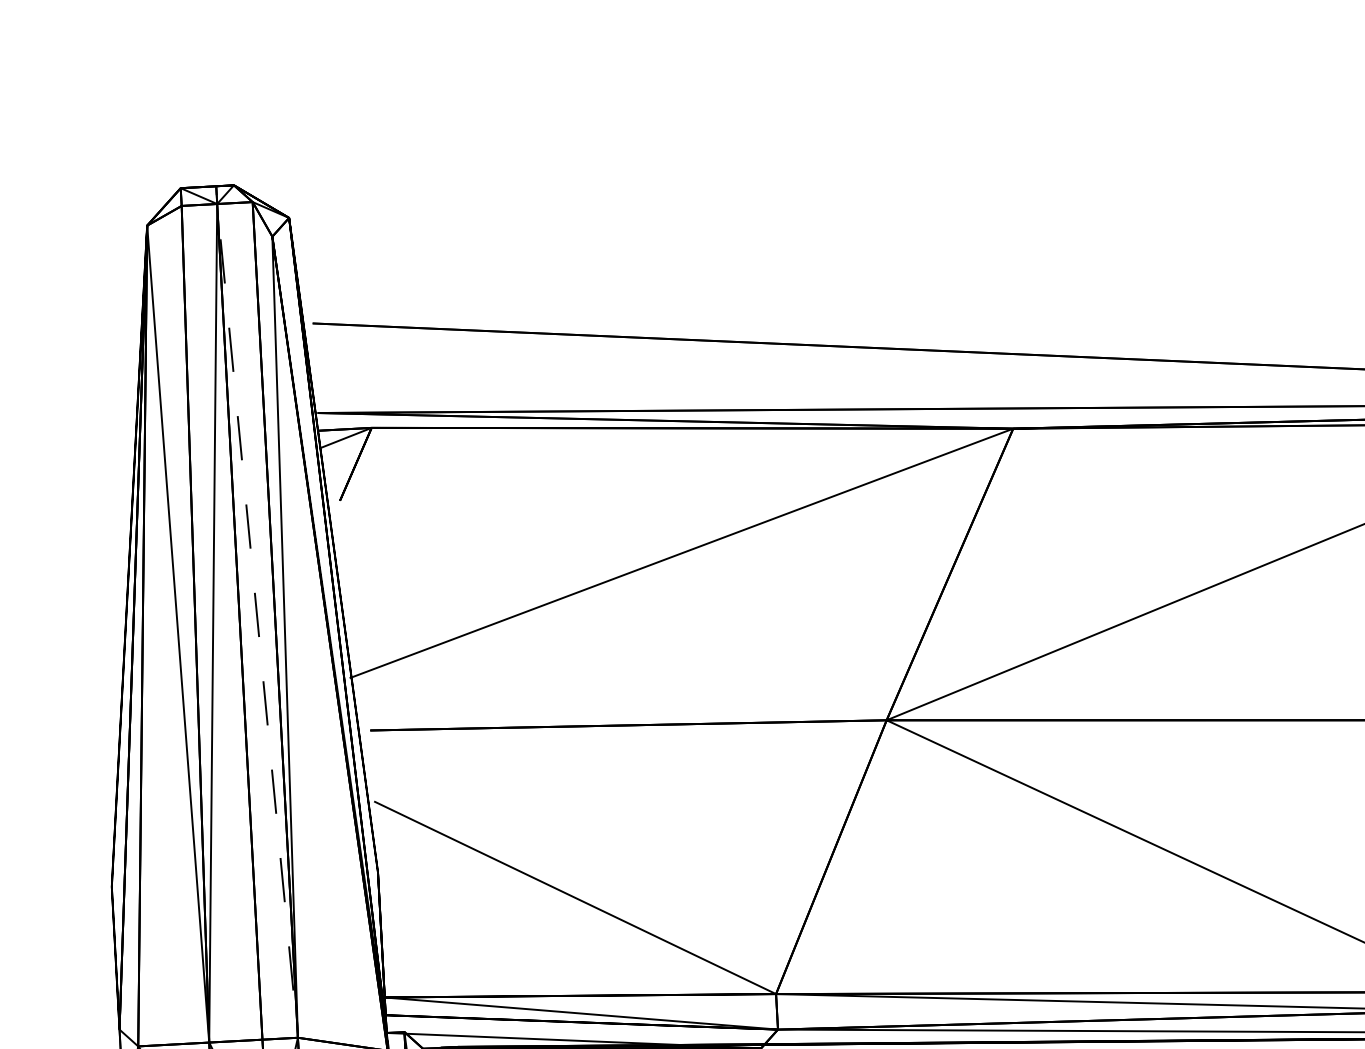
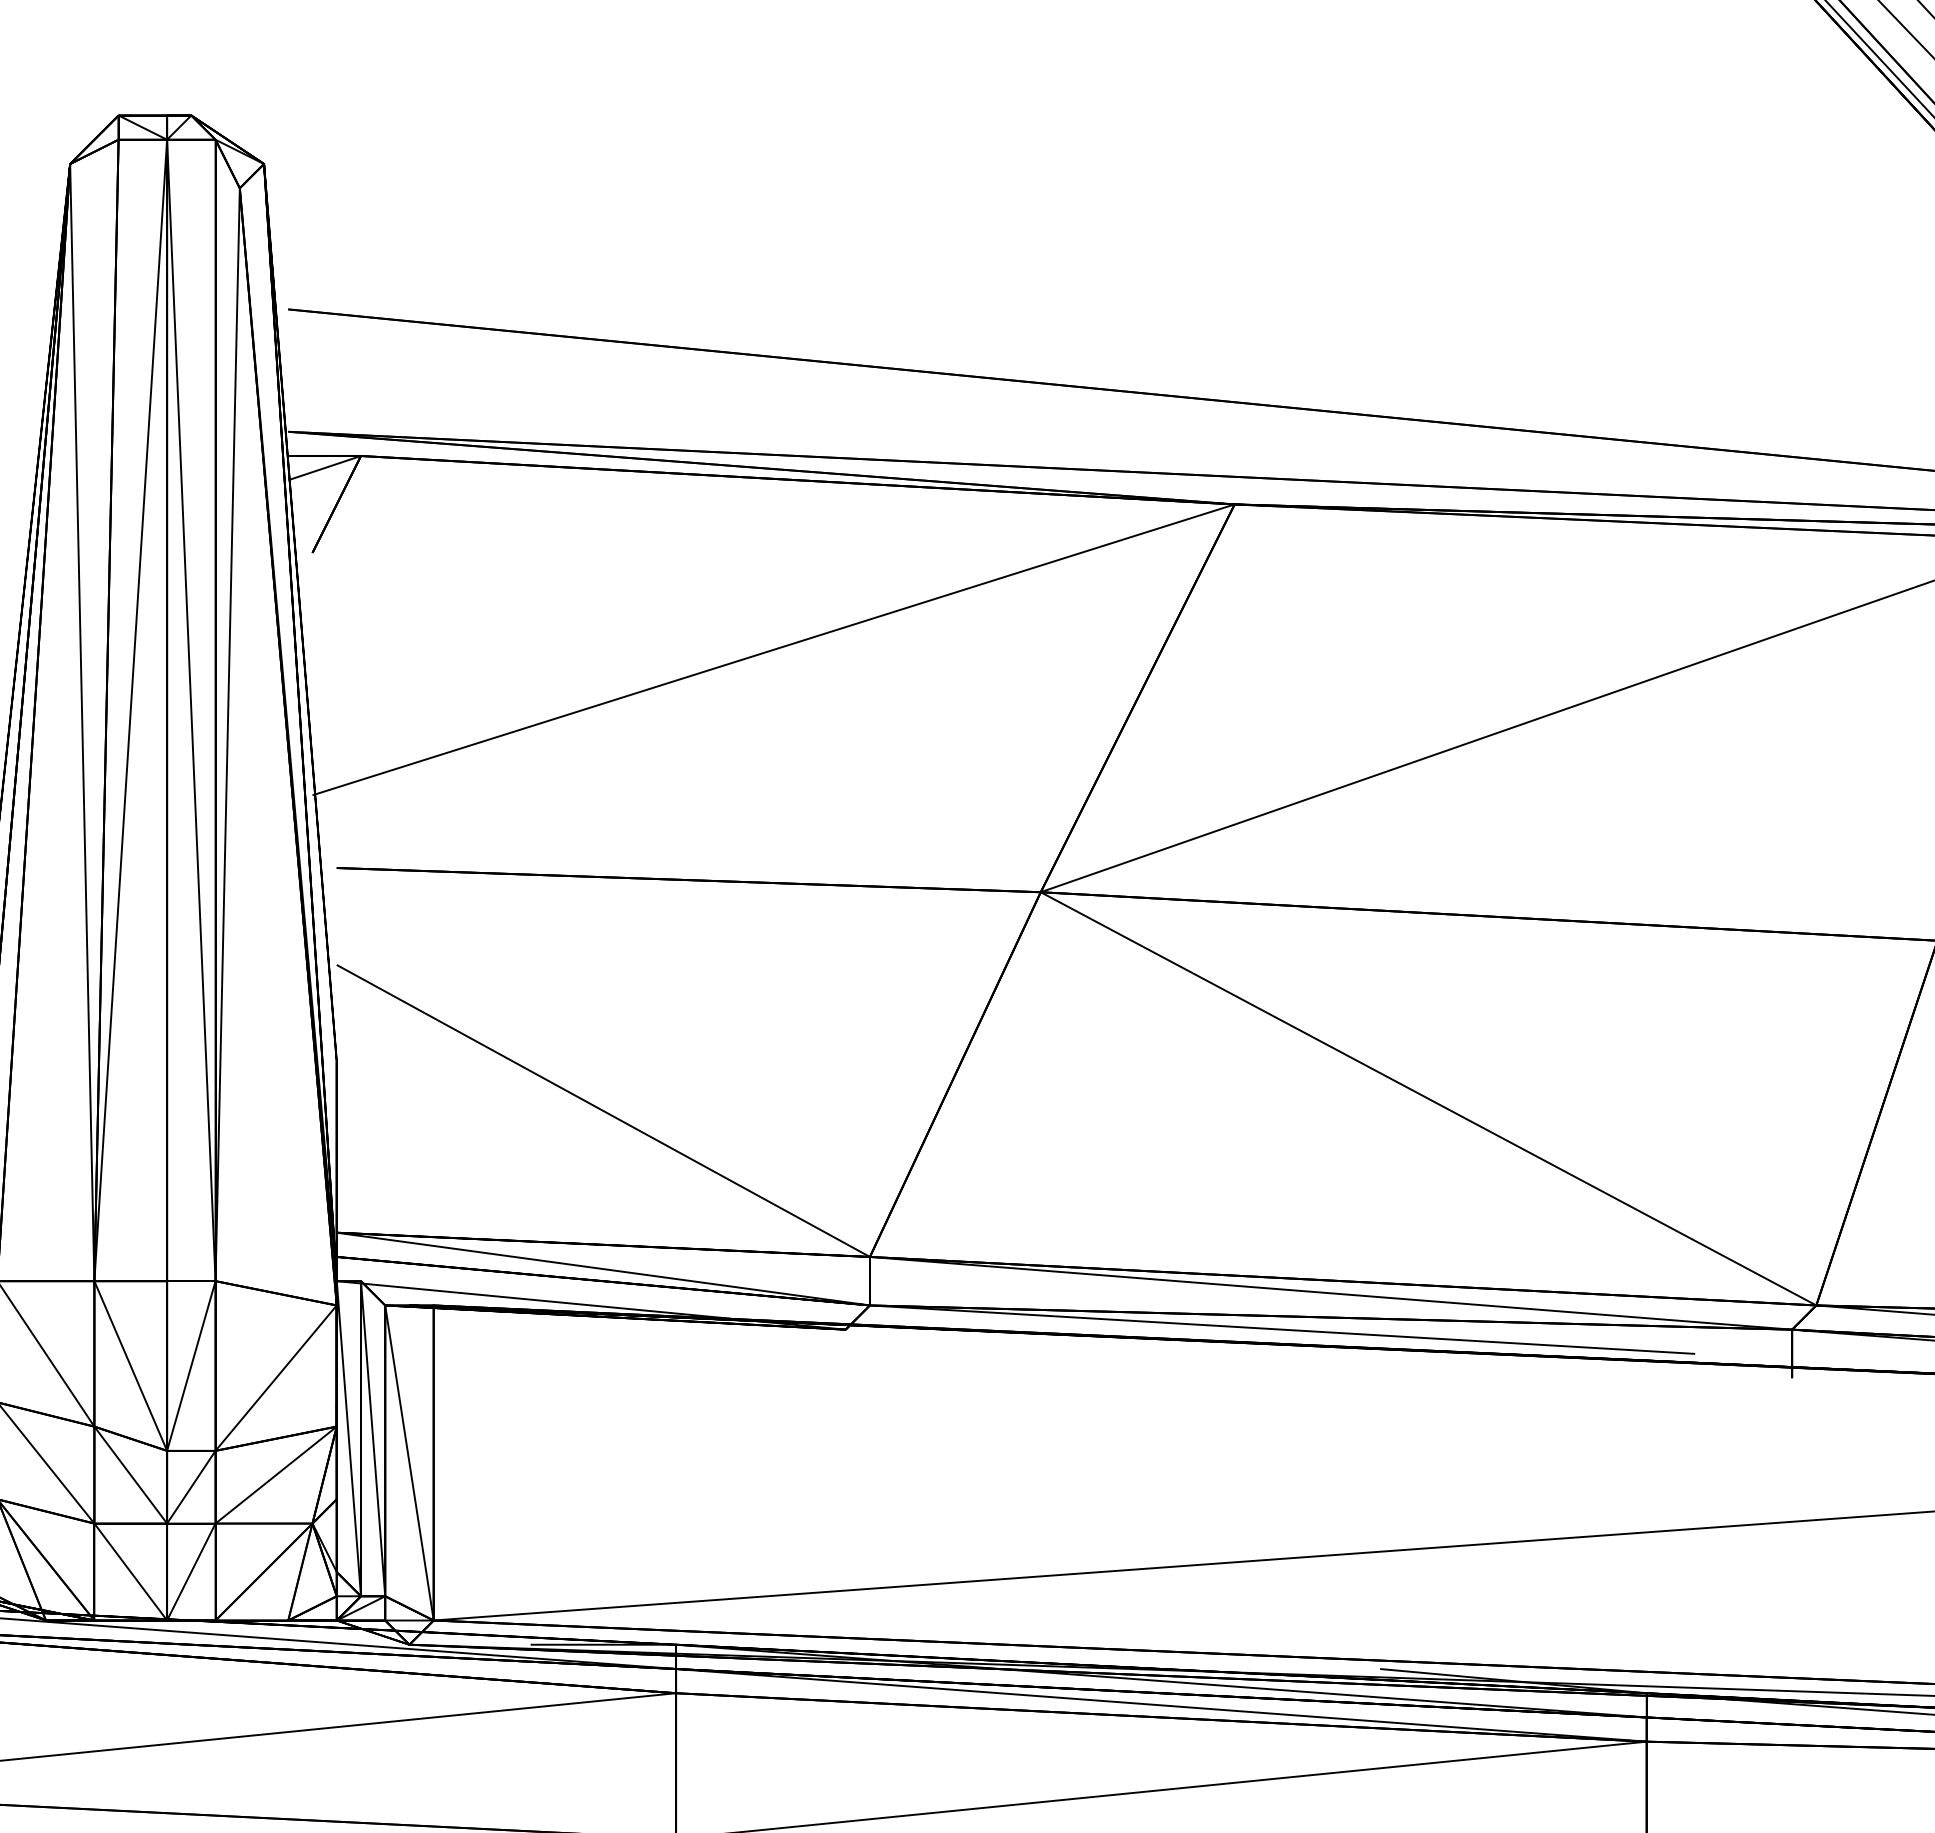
line: (254, 593) -> (189, 673), dashed -> solid

